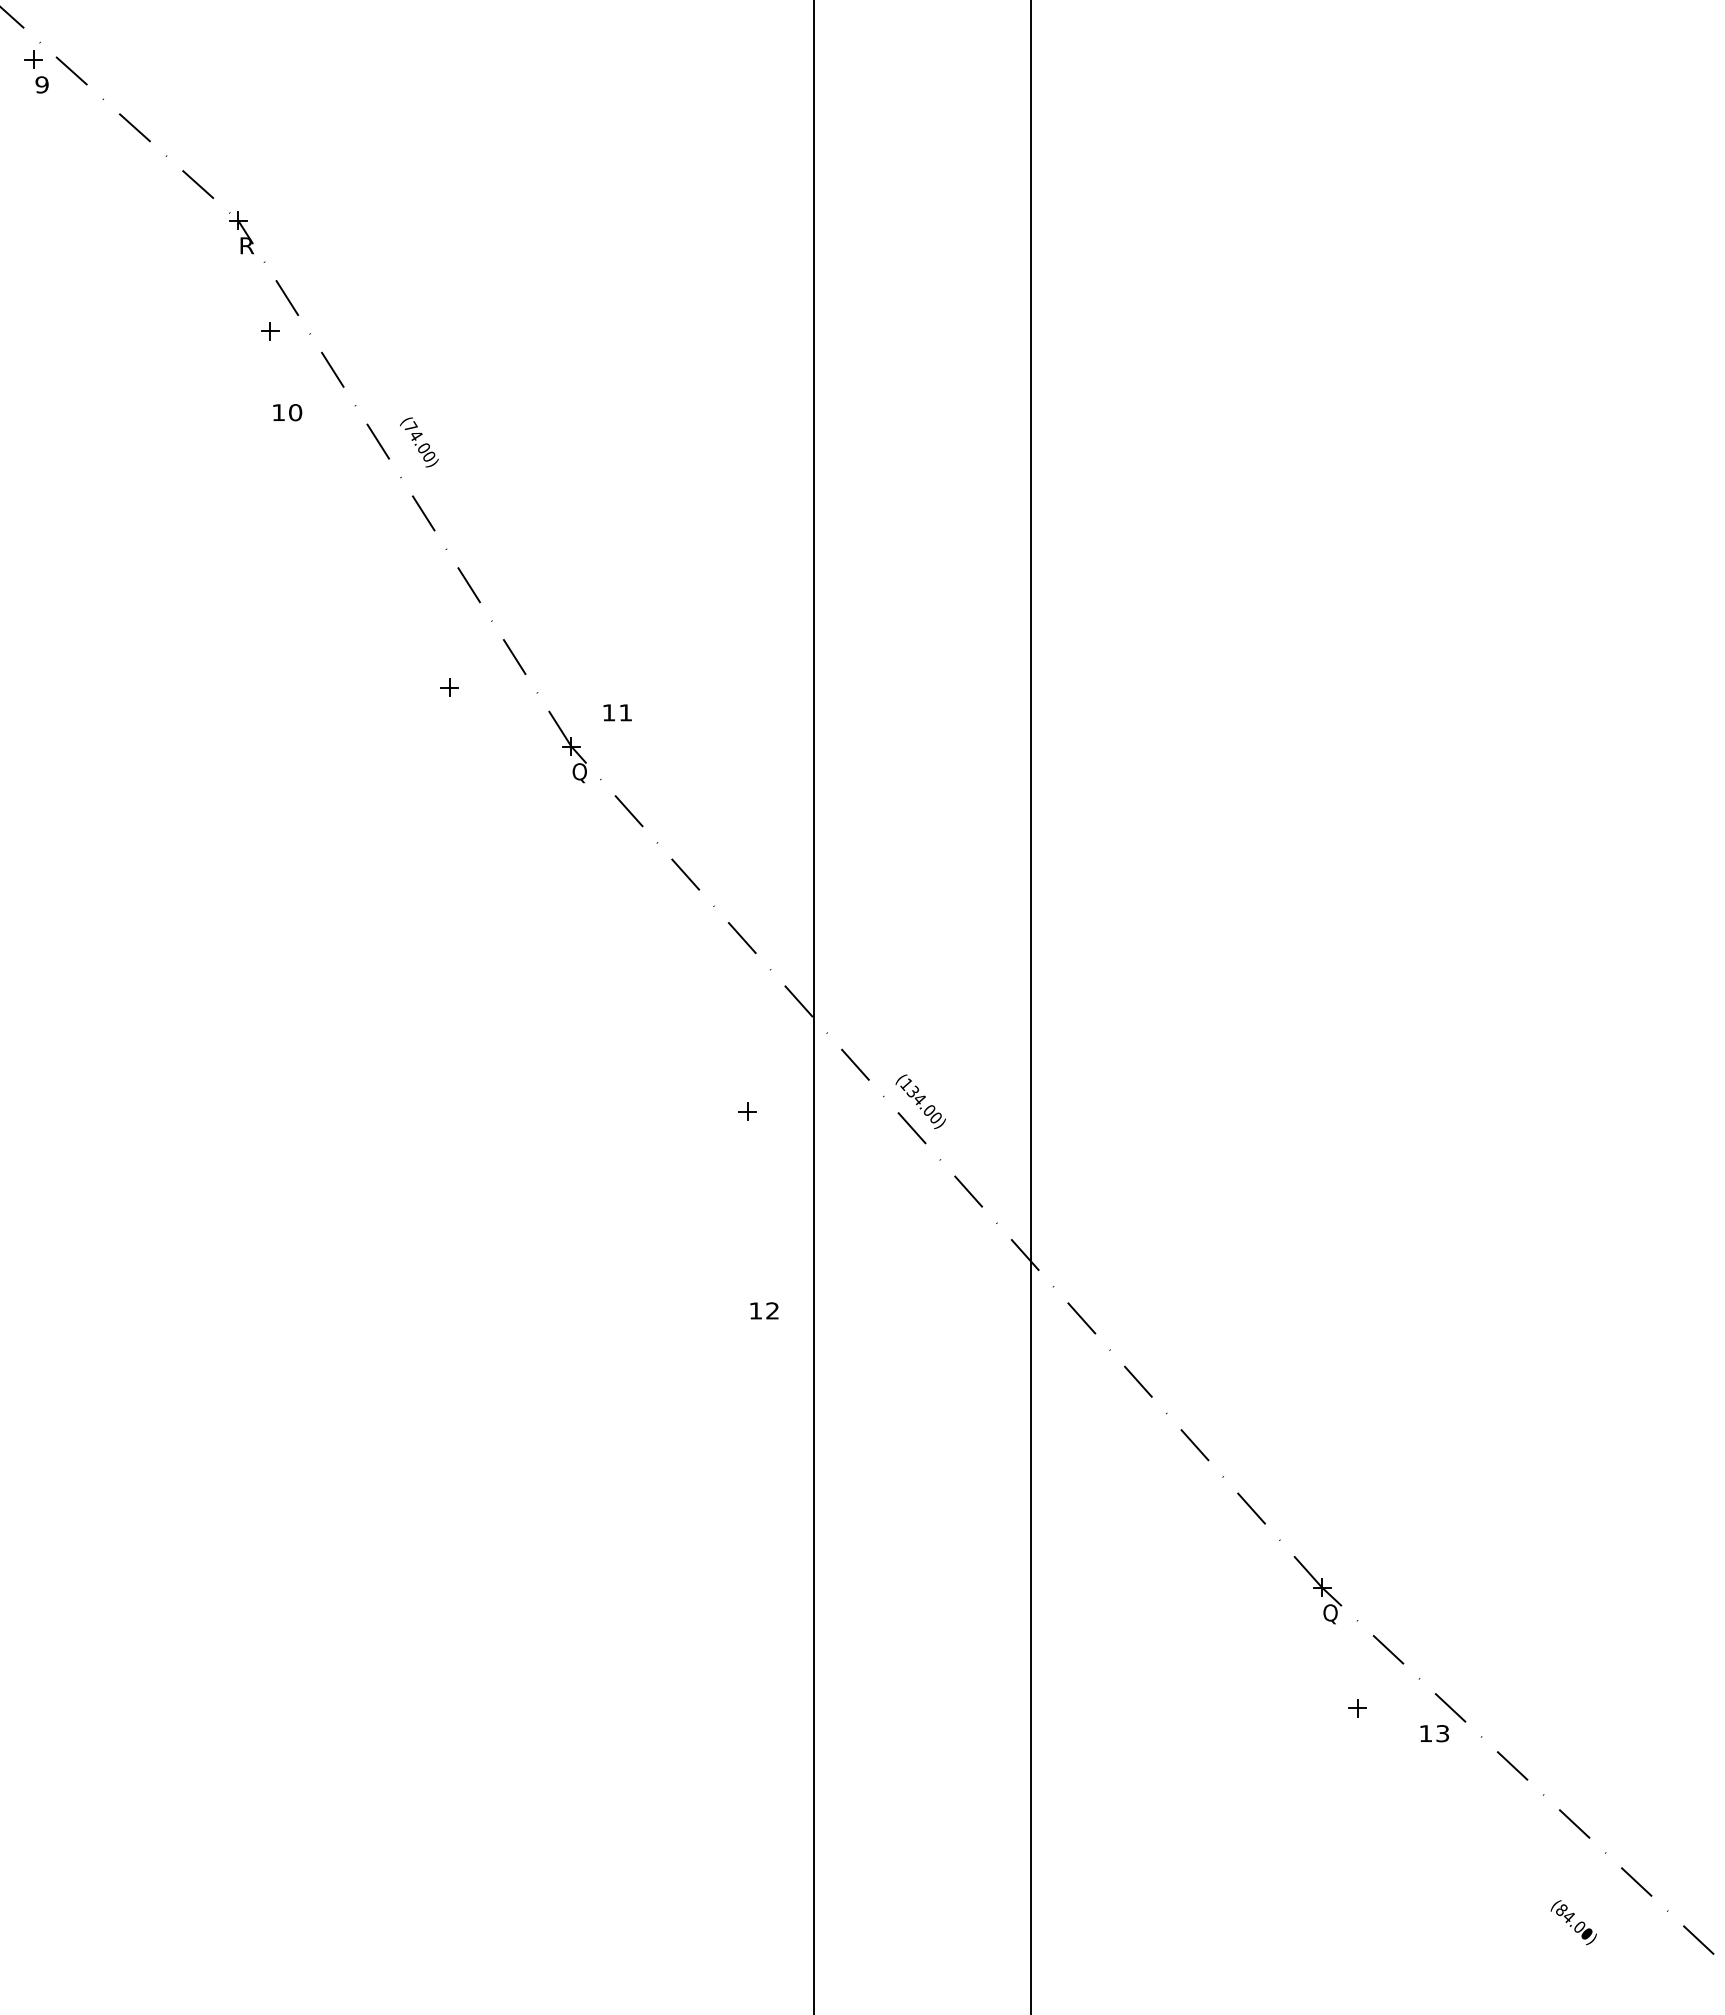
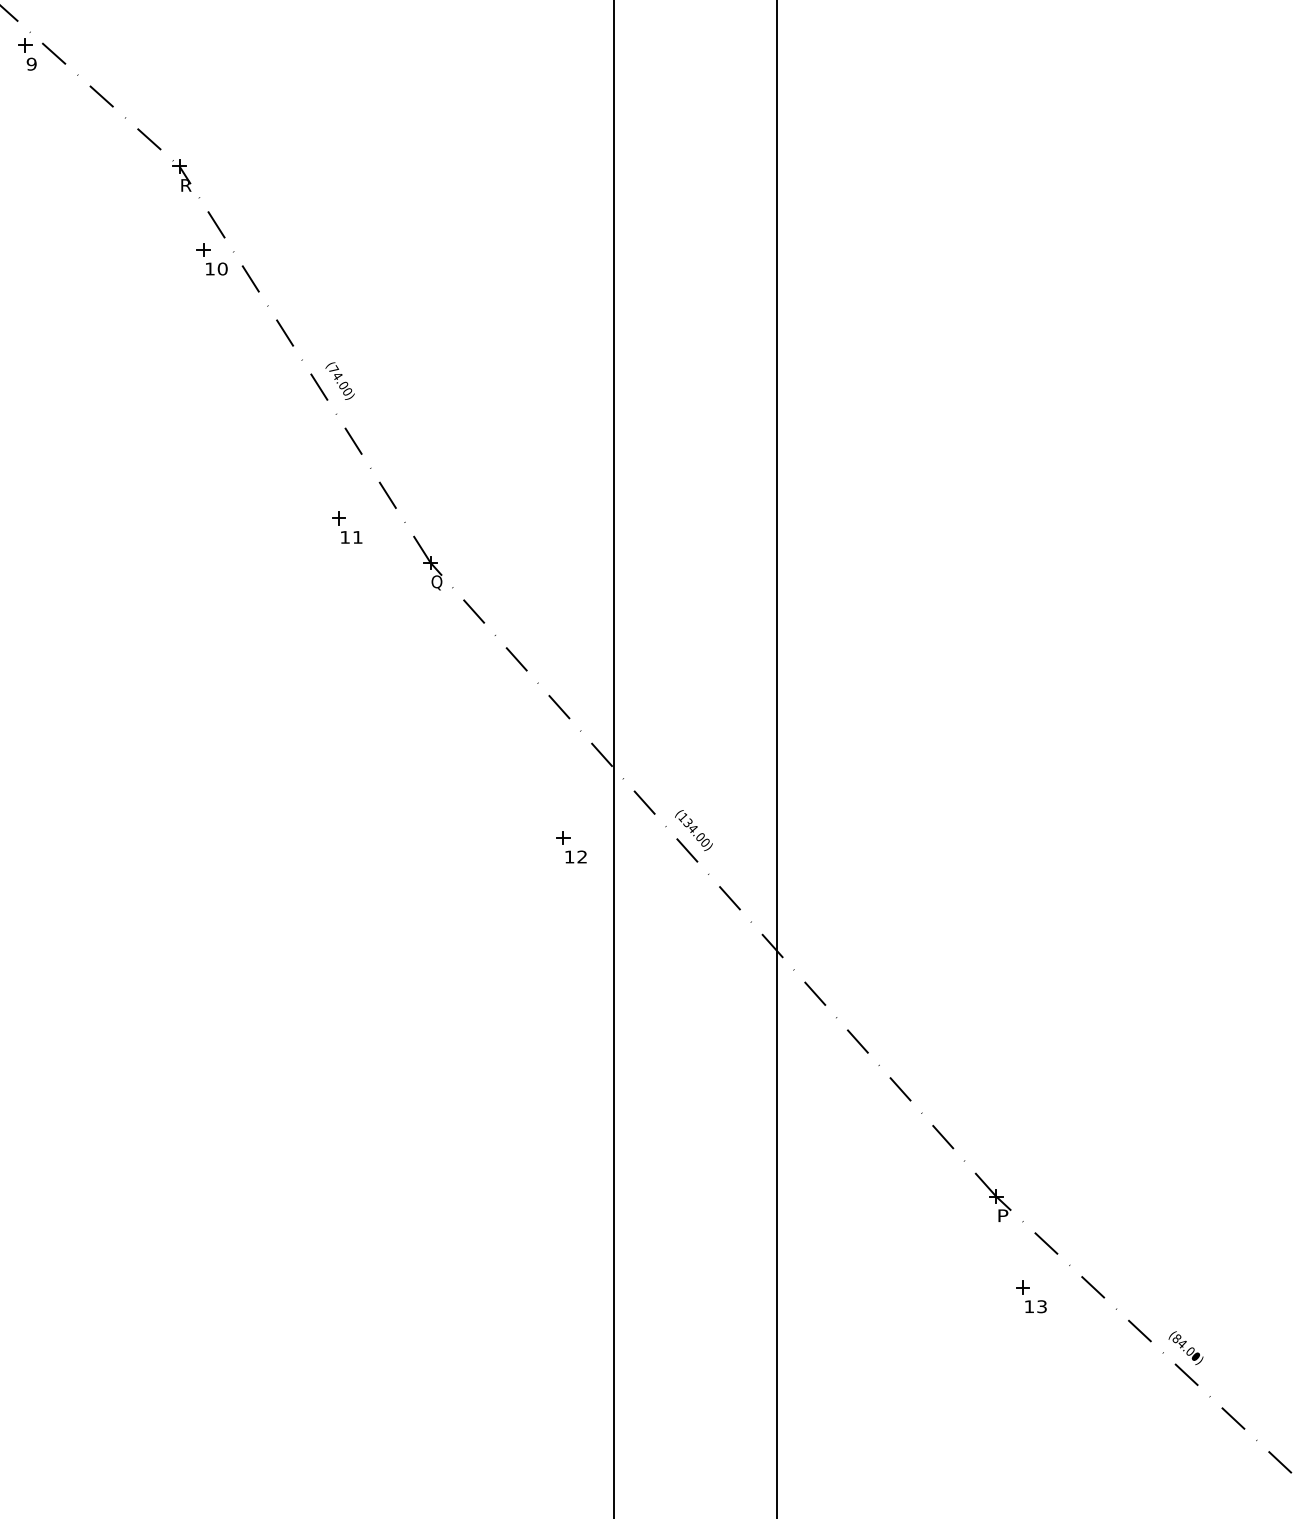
text: (287, 412) -> (216, 268), moved
text: (419, 442) -> (340, 381), moved
text: (617, 712) -> (351, 537), moved
text: (764, 1310) -> (576, 856), moved
text: (1330, 1614) -> (1002, 1216), Q -> P
text: (1434, 1733) -> (1035, 1306), moved
text: (1573, 1922) -> (1185, 1348), moved

